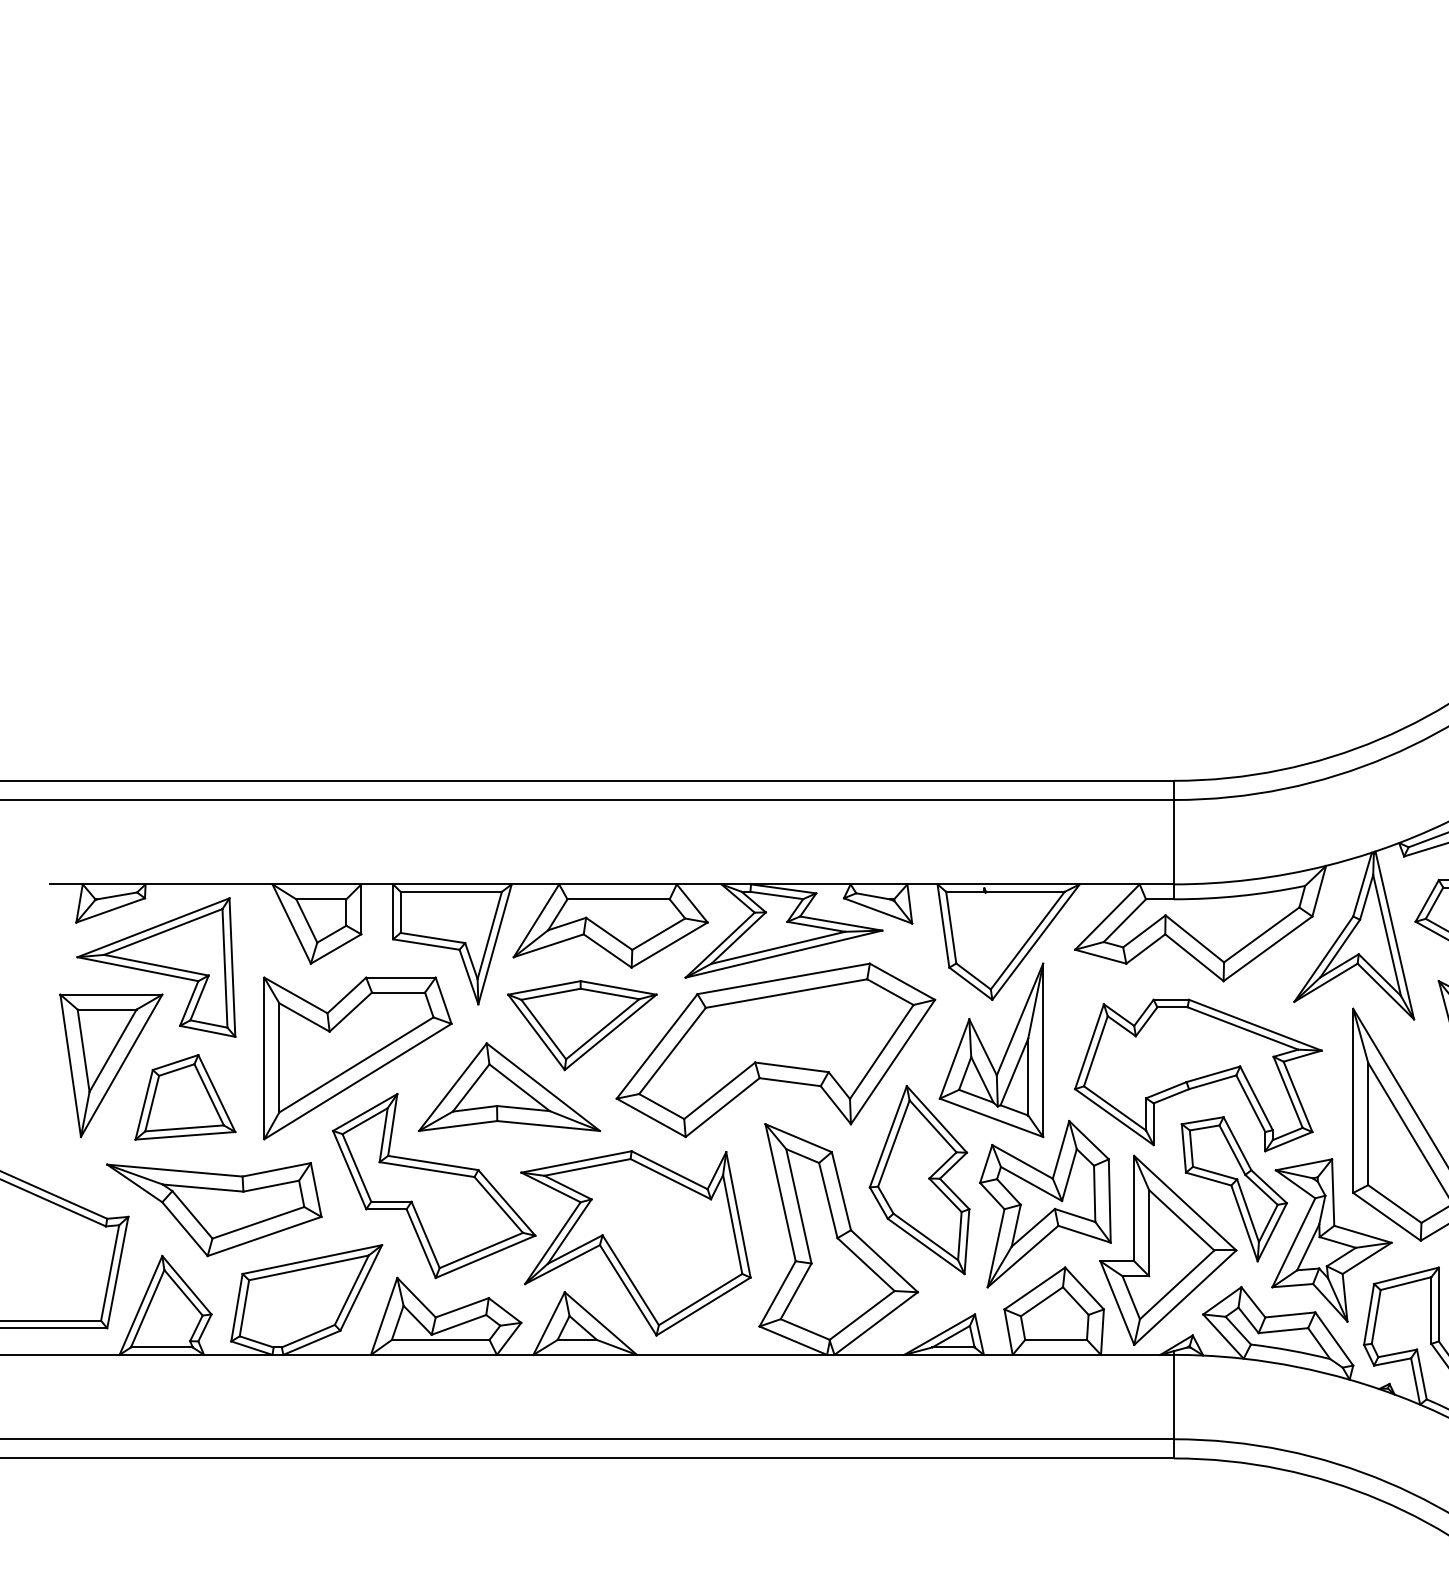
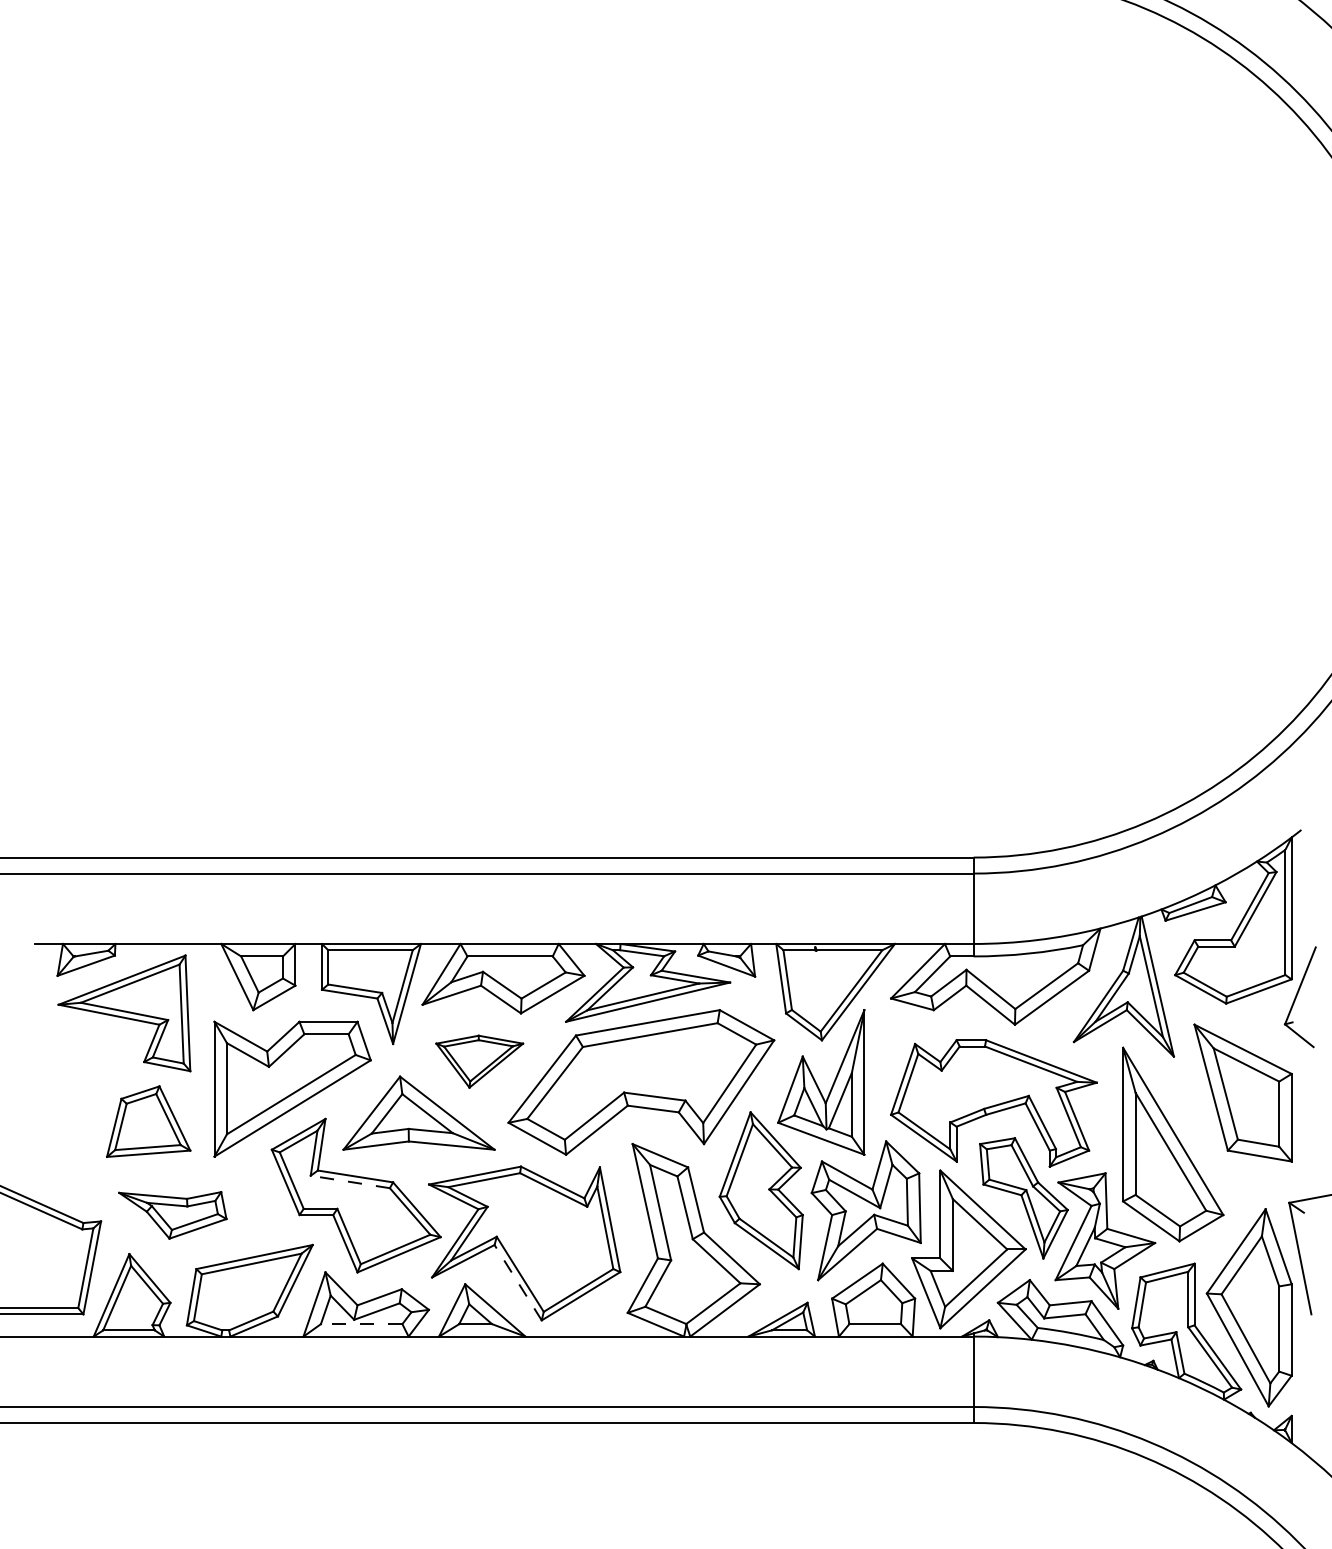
part: (581, 1025) -> (479, 1061), size x0.7
part: (110, 1064) -> (86, 1094), removed
line: (426, 1169) -> (349, 1181), solid -> dashed
part: (213, 1209) -> (172, 1215), size x0.6
line: (627, 1290) -> (517, 1282), solid -> dashed
line: (440, 1340) -> (361, 1324), solid -> dashed

